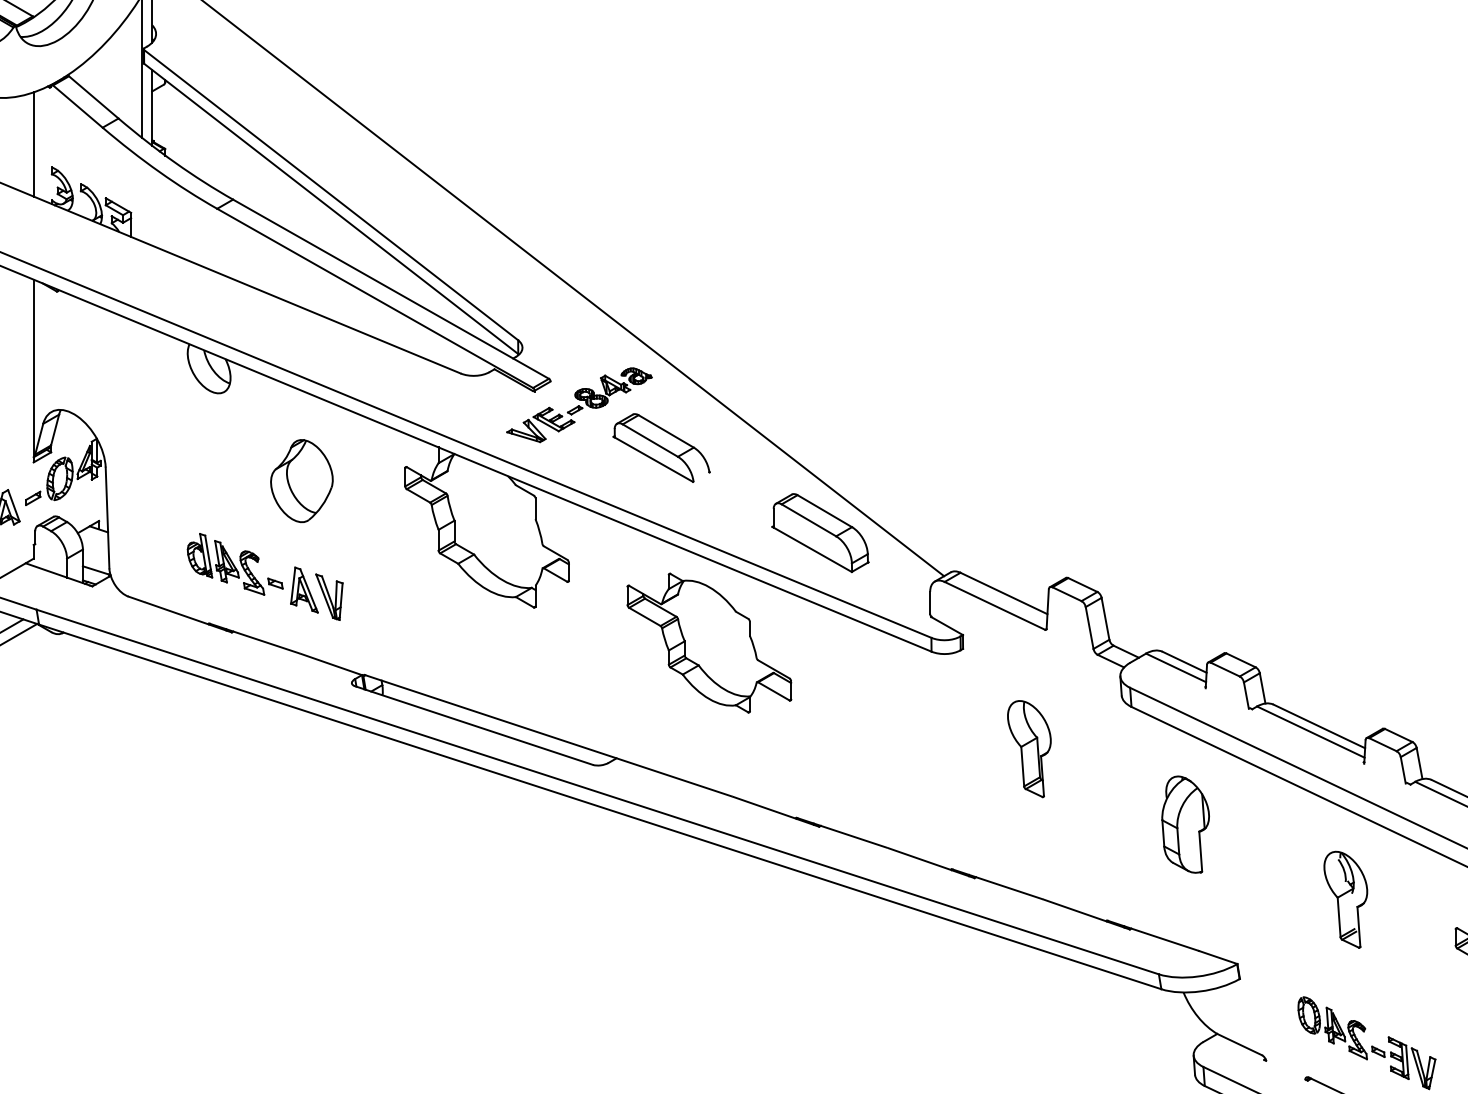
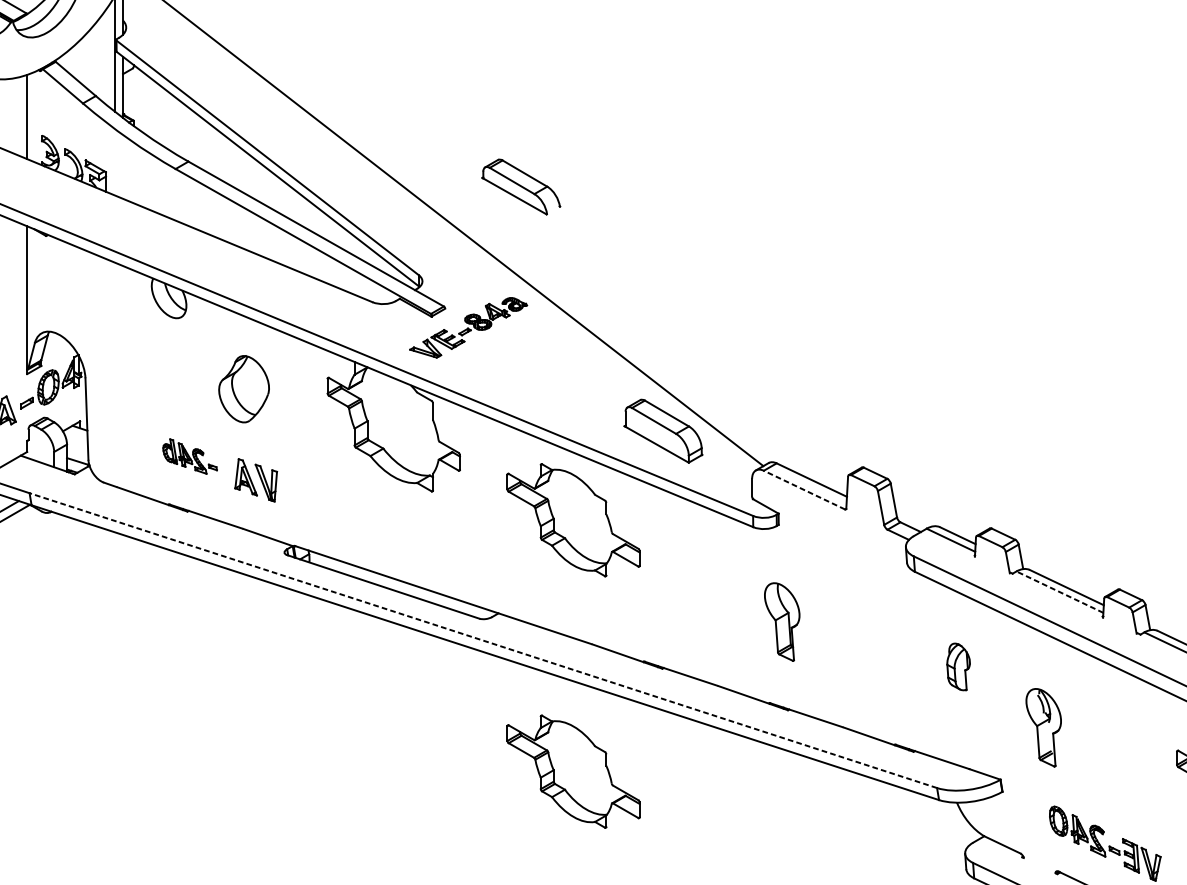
part: (661, 447) -> (521, 186), moved
part: (234, 564) -> (189, 456), size x0.7
line: (994, 605) -> (804, 489), solid -> dashed
line: (1310, 732) -> (1059, 592), solid -> dashed
part: (1029, 749) -> (782, 622), moved
line: (597, 791) -> (483, 640), solid -> dashed
part: (1185, 824) -> (958, 666), size x0.6
part: (1345, 899) -> (1043, 727), moved
part: (709, 953) -> (573, 771), added

